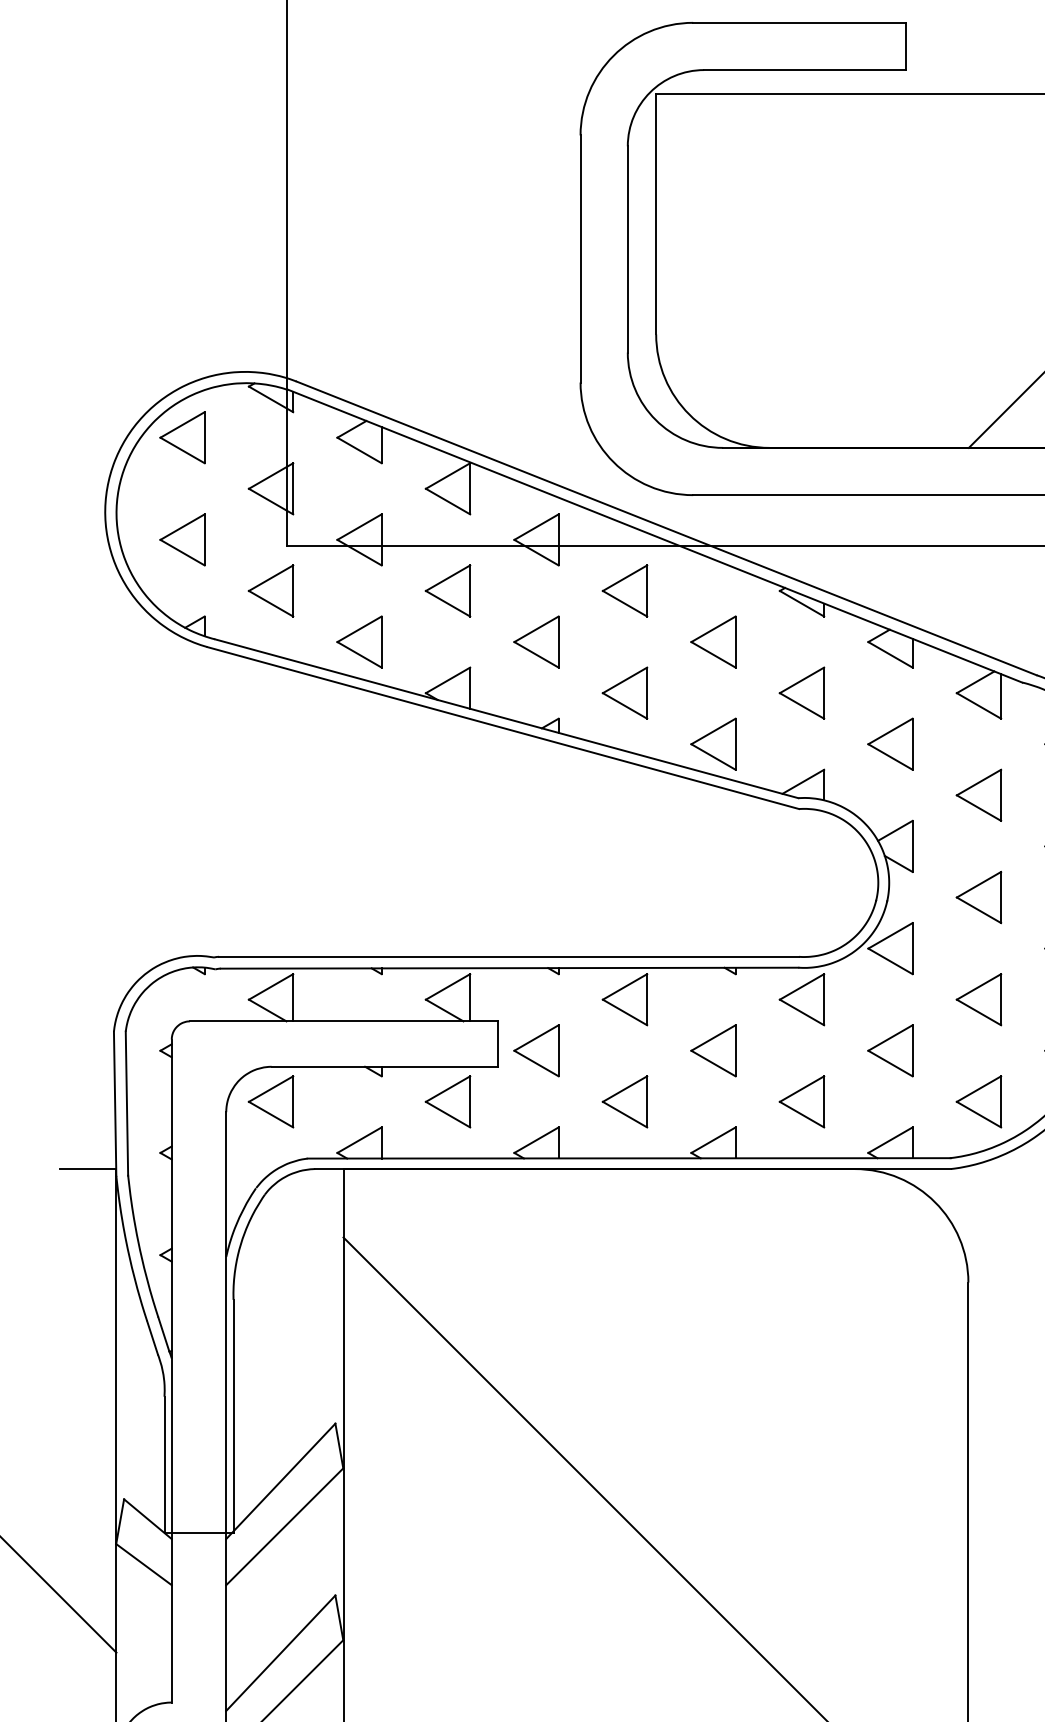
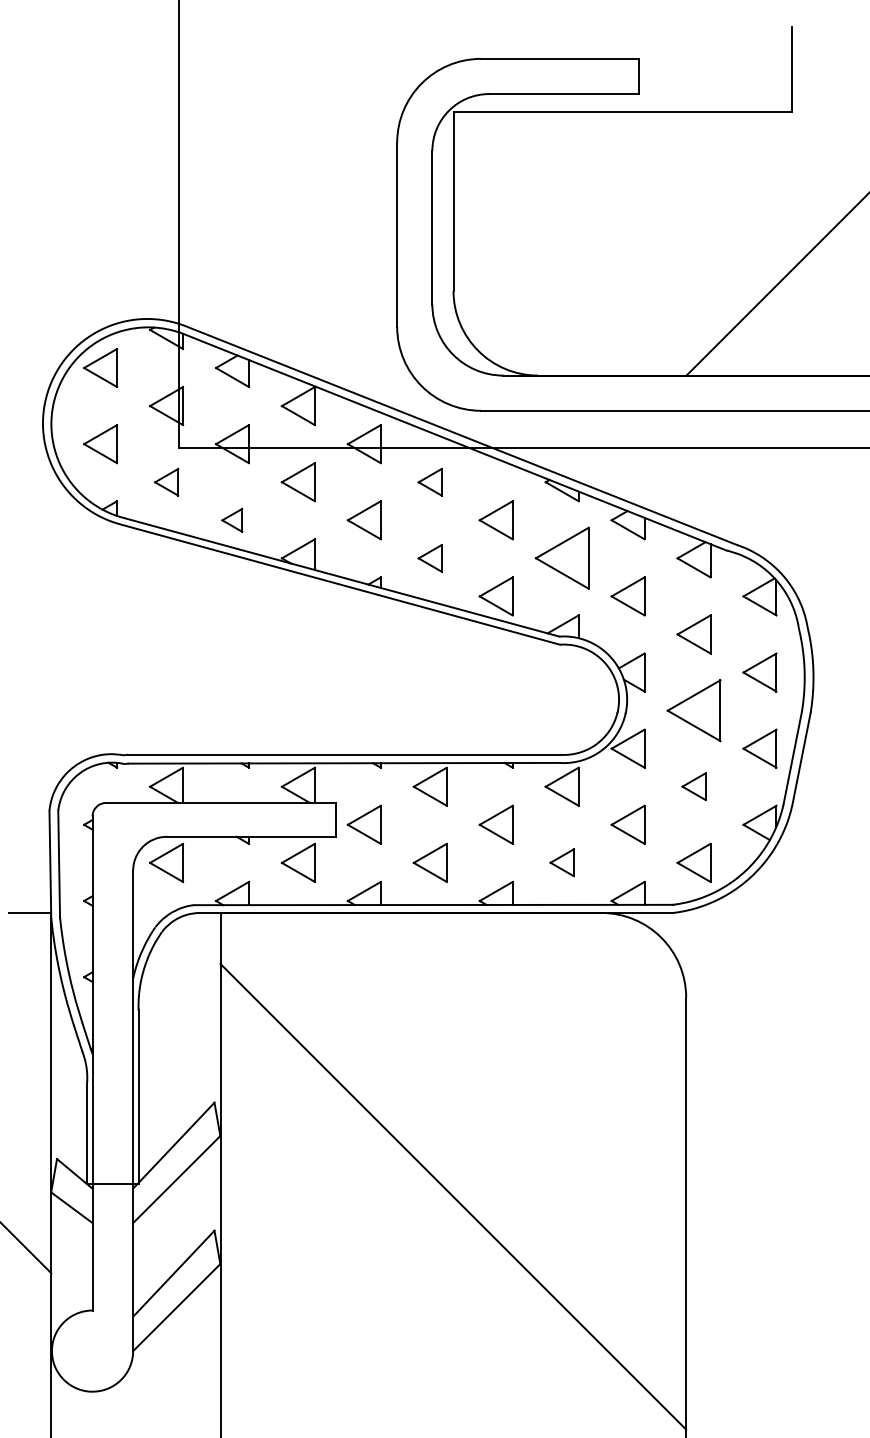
part: (270, 591) -> (166, 482), size x0.7
part: (623, 591) -> (429, 482), size x0.7
part: (358, 642) -> (231, 520), size x0.6
part: (623, 693) -> (429, 558), size x0.7
part: (801, 693) -> (561, 558), size x1.6
part: (978, 897) -> (693, 710), size x1.6
part: (978, 999) -> (693, 786), size x0.7
part: (801, 1101) -> (561, 862), size x0.7

